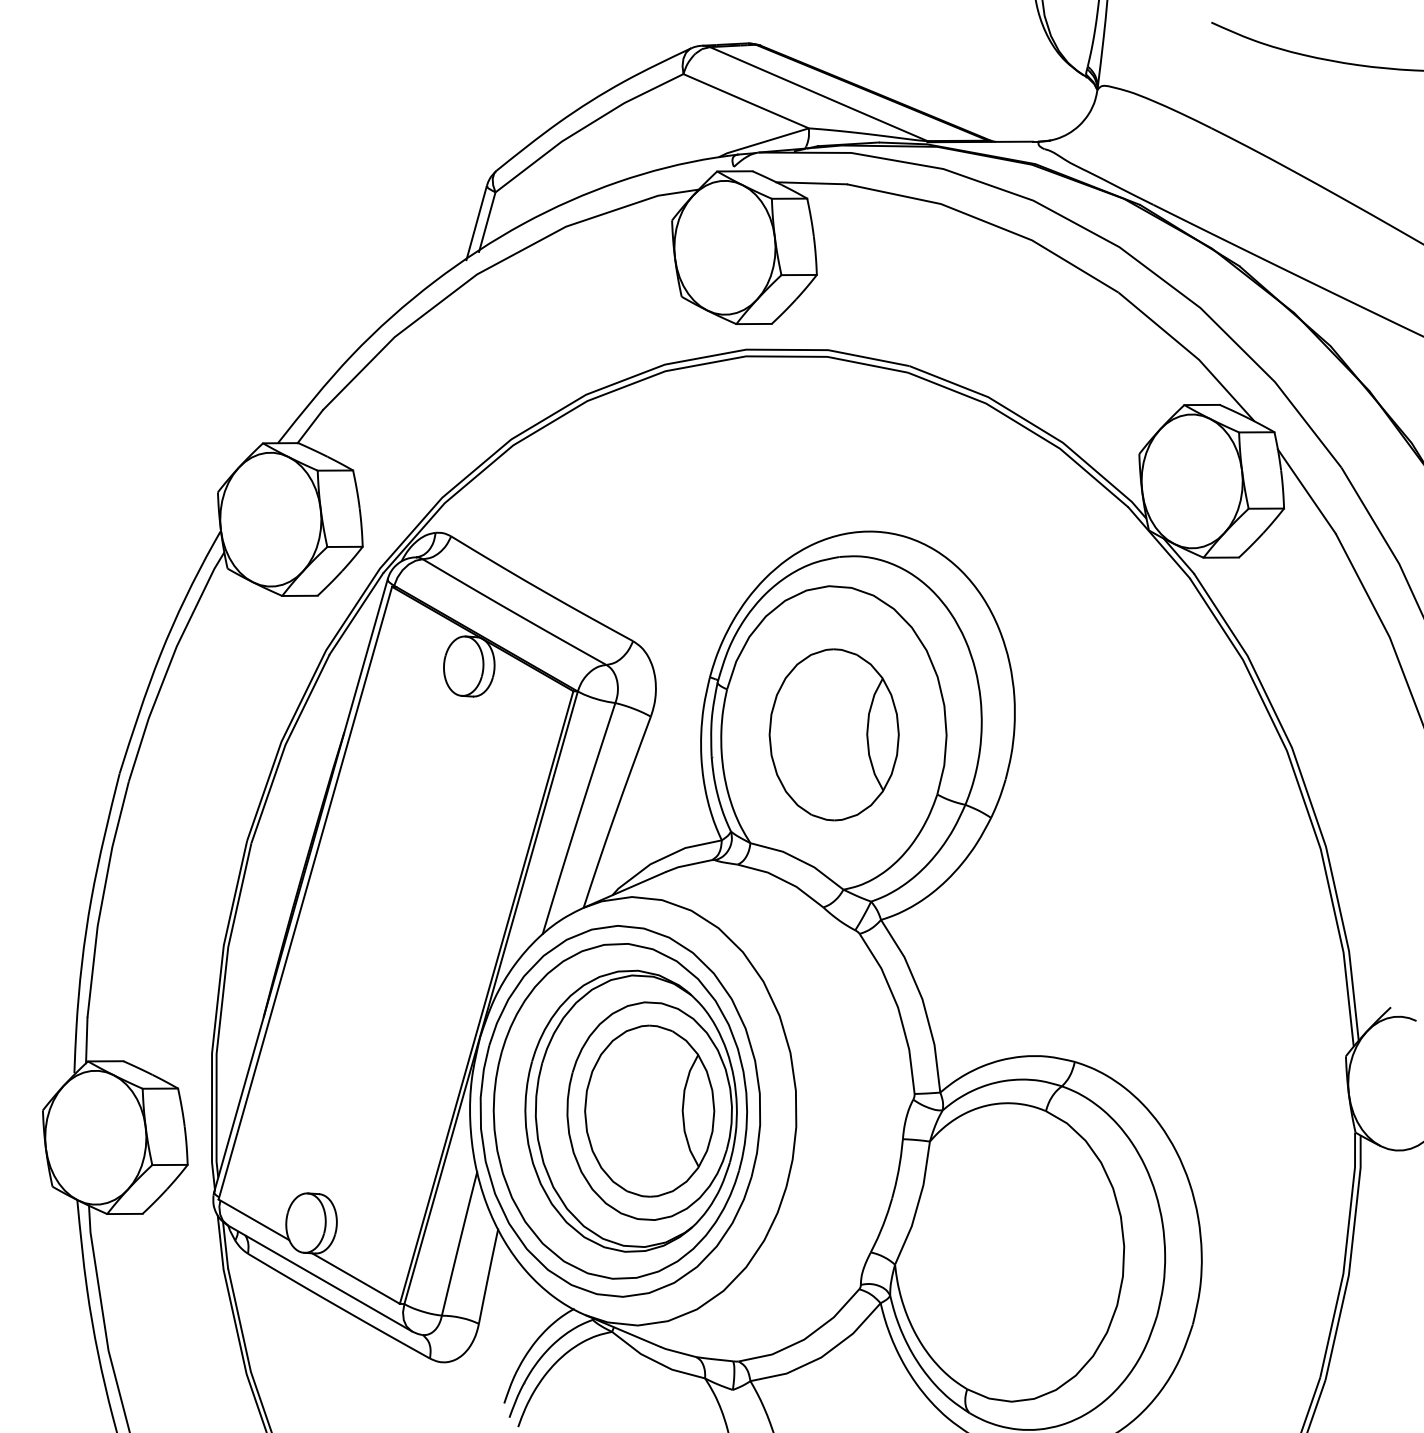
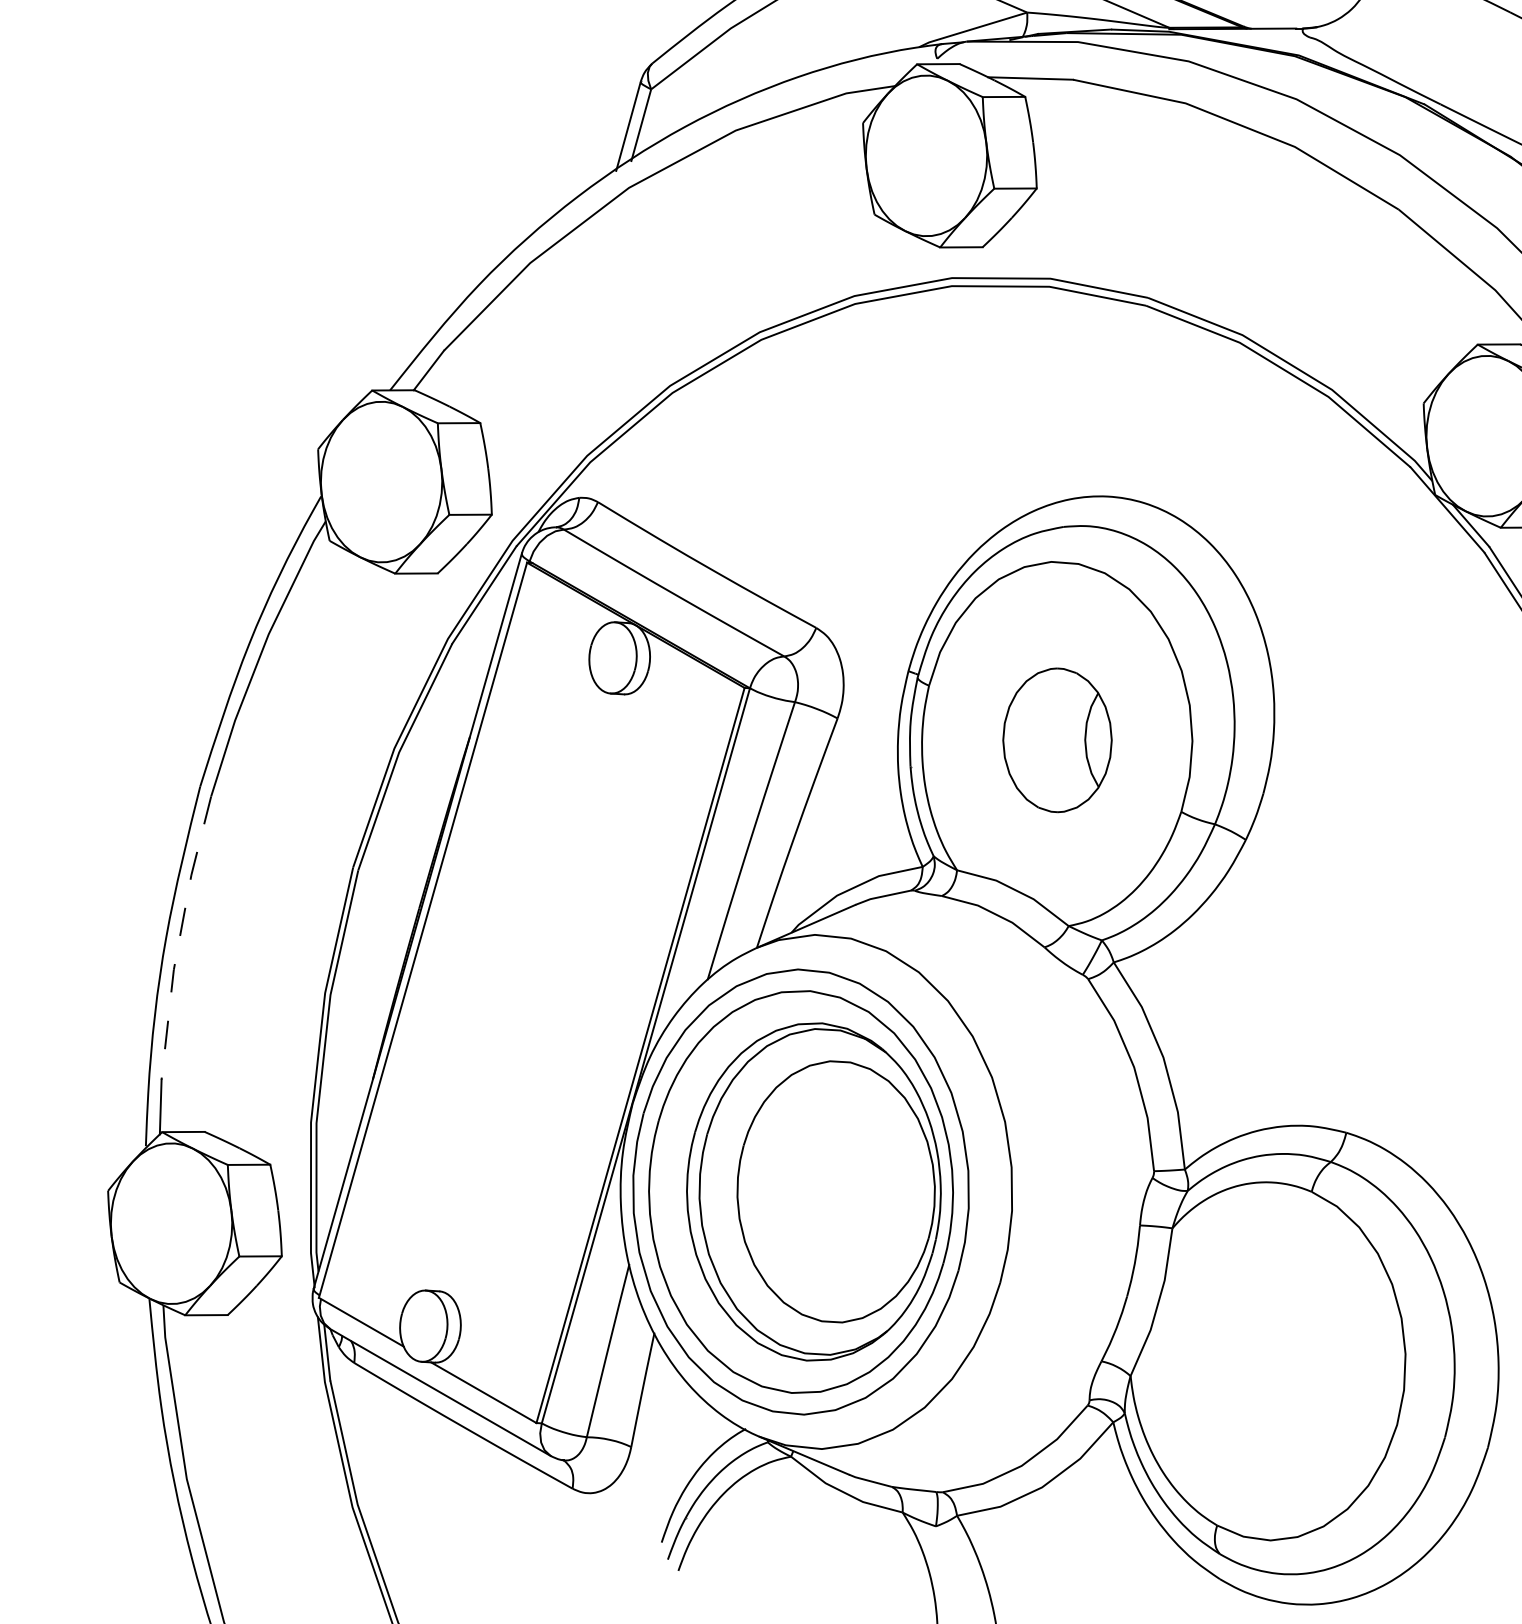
part: (833, 734) -> (1056, 739), size x0.7
line: (102, 898) -> (179, 936), solid -> dashed
part: (649, 1110) -> (835, 1191), removed

